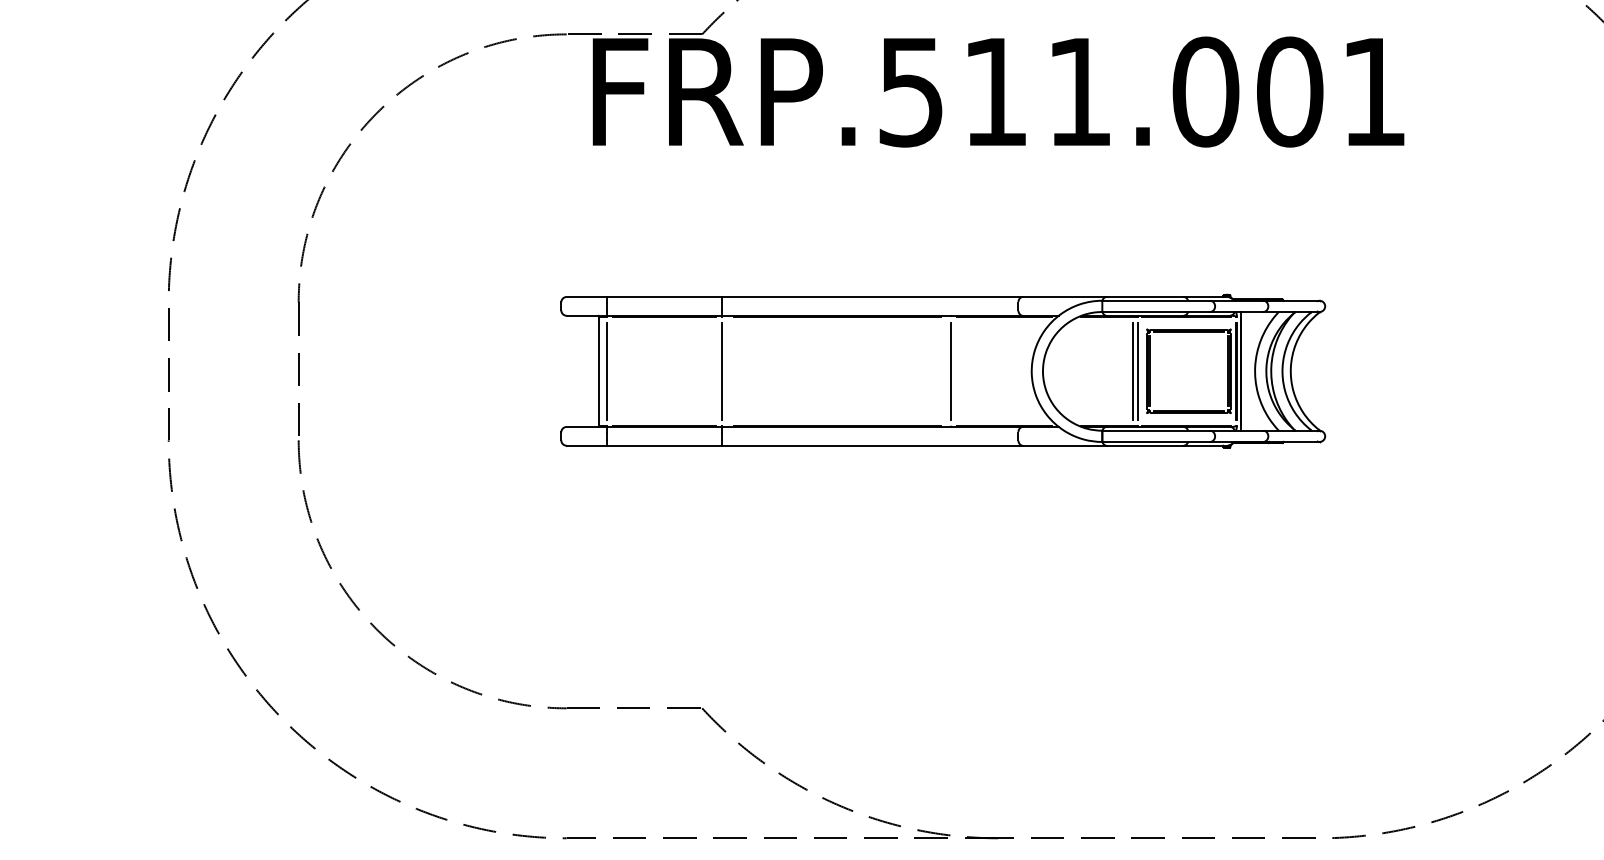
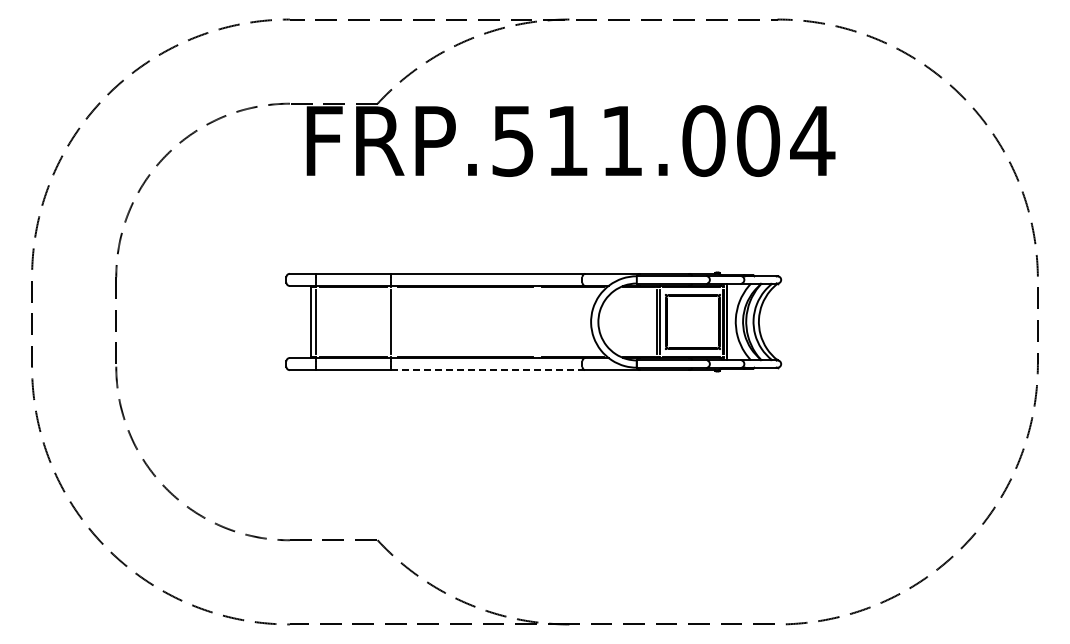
text: (1373, 91) -> (812, 140), FRP.511.001 -> FRP.511.004
line: (952, 370) -> (539, 321), removed
line: (873, 446) -> (488, 370), solid -> dashed

